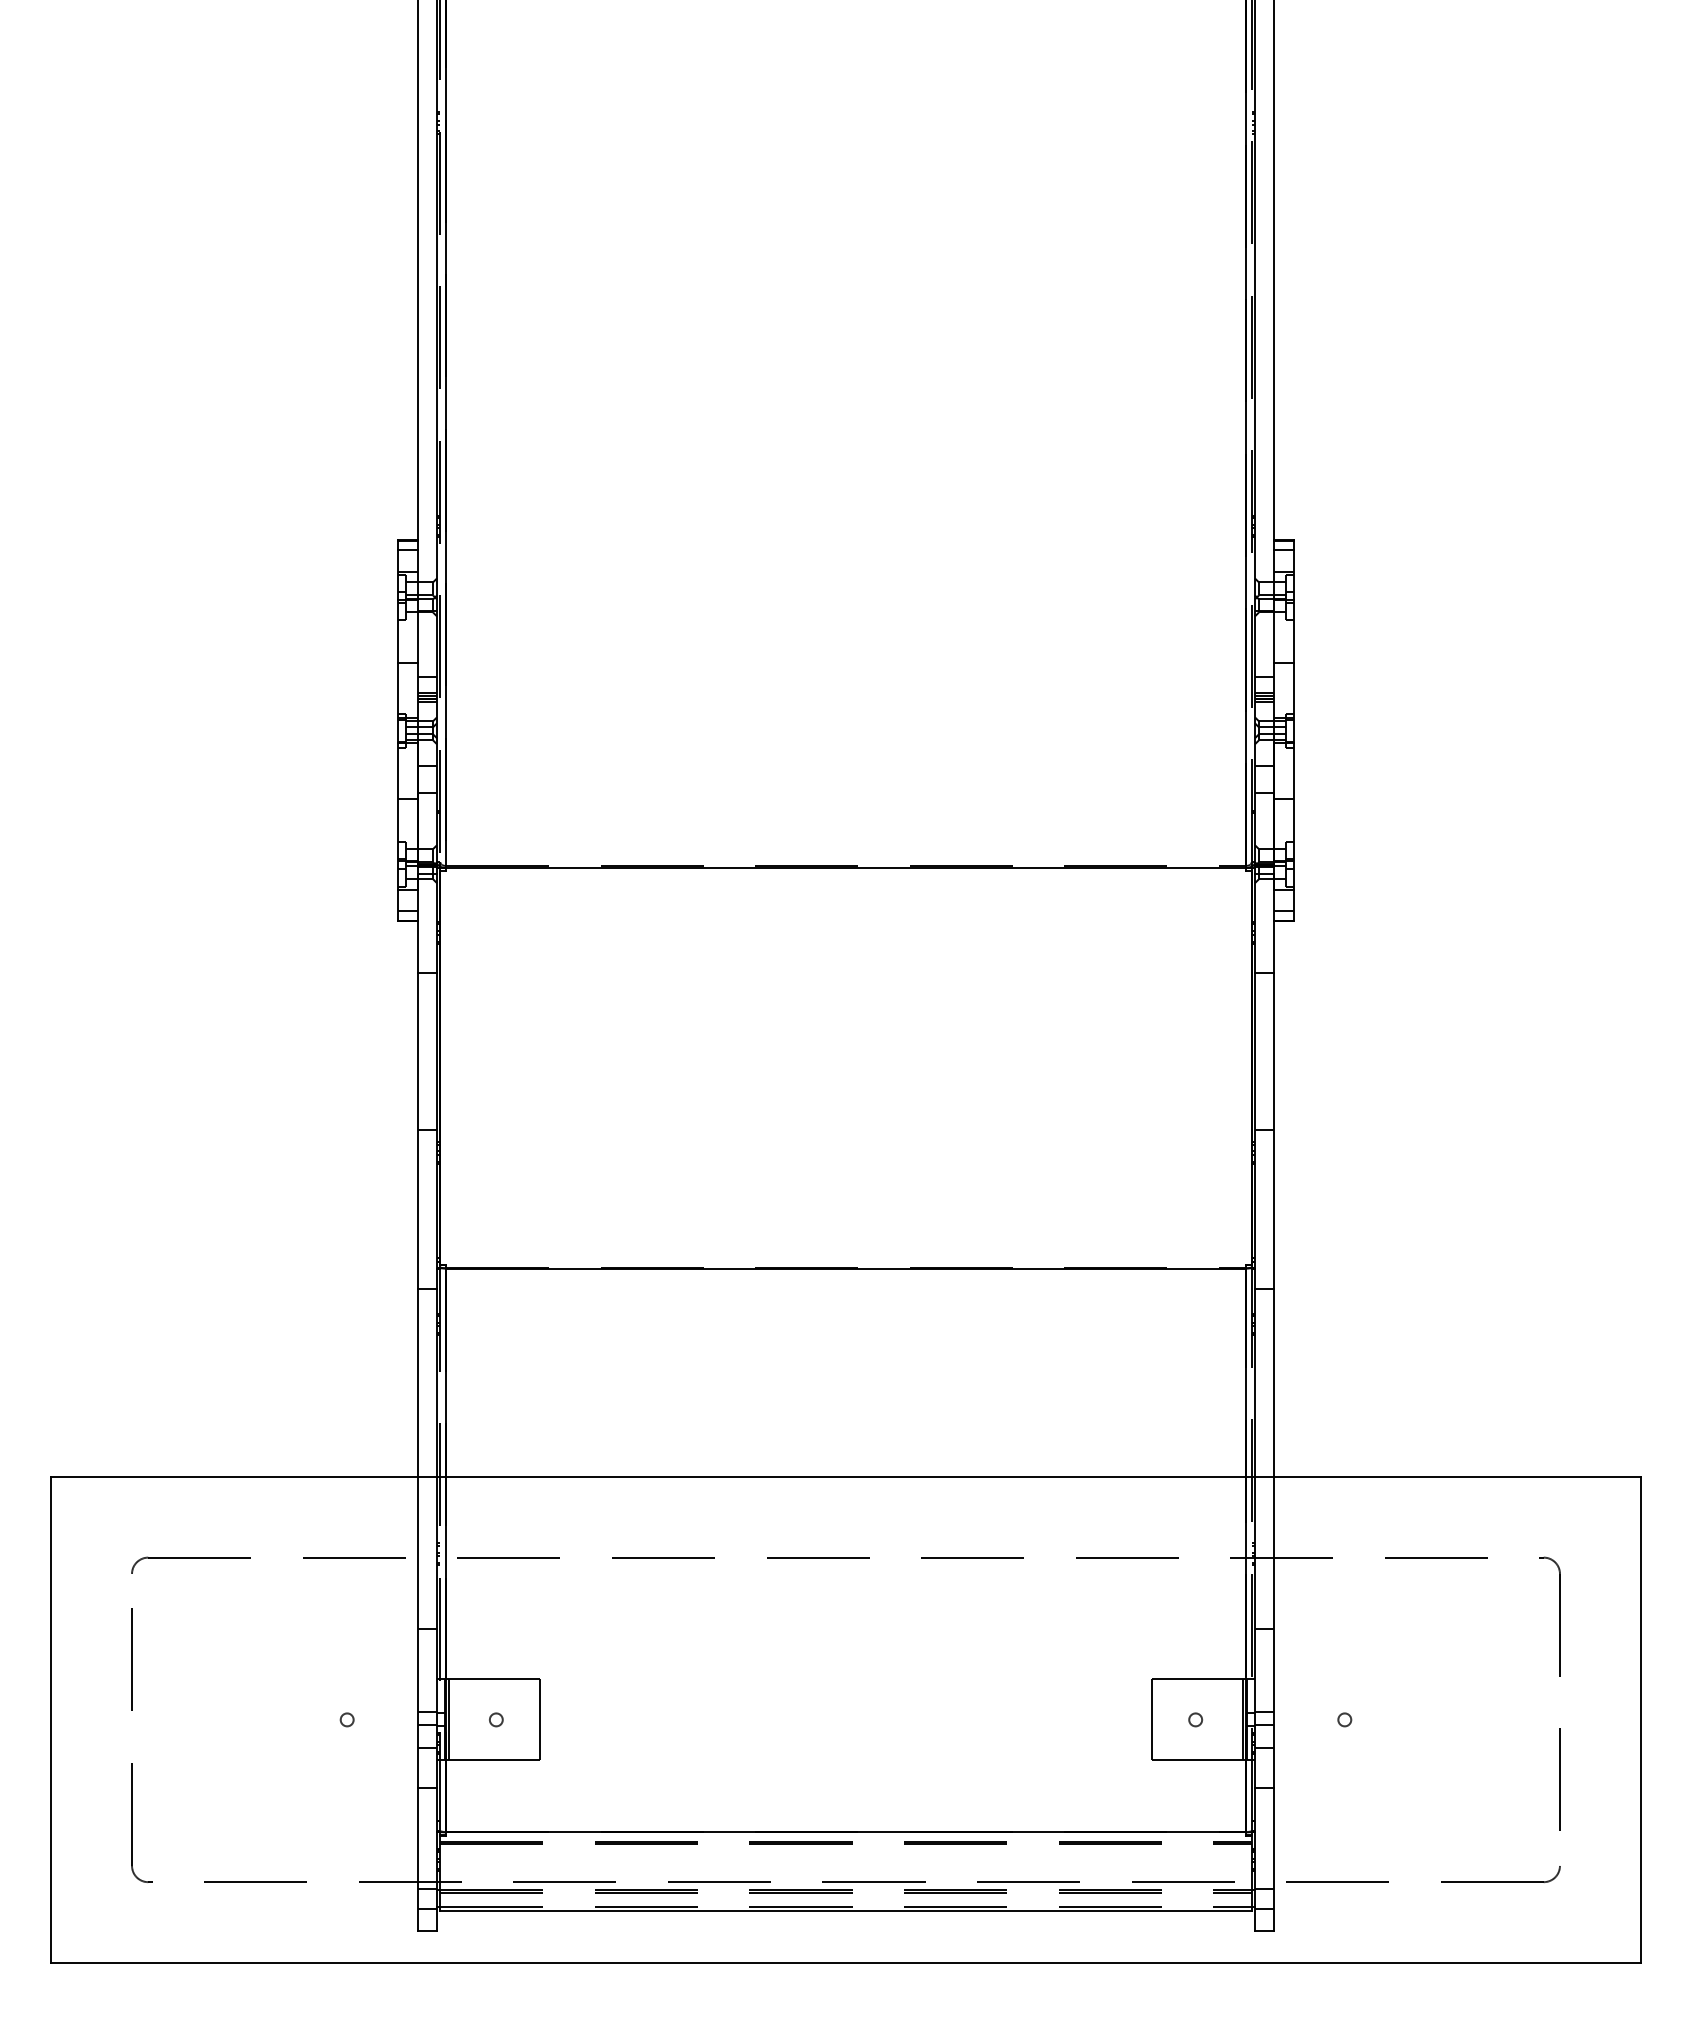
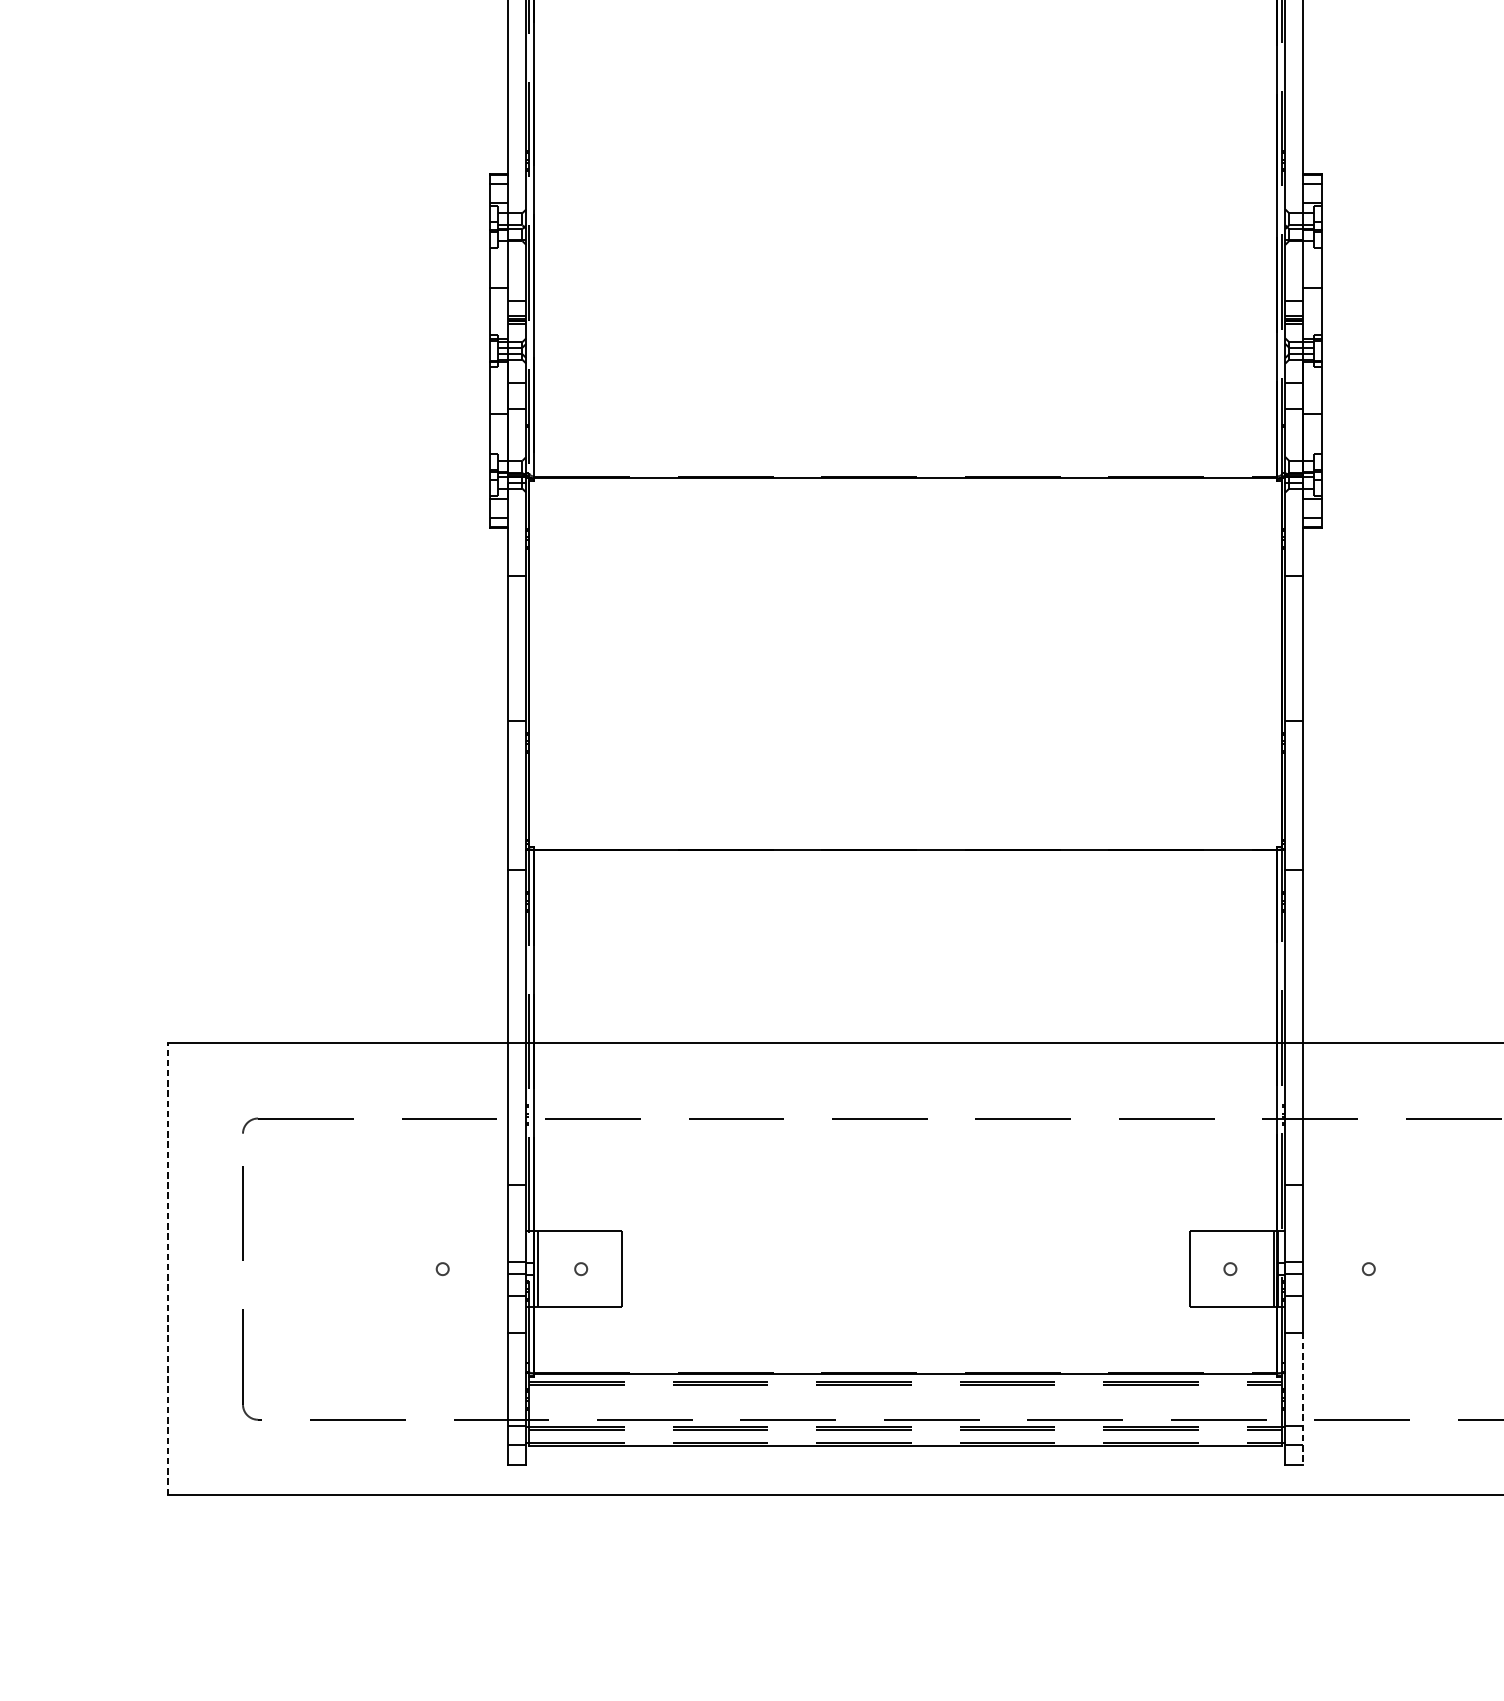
line: (50, 1719) -> (167, 1268), solid -> dashed
line: (1274, 1860) -> (1303, 1399), solid -> dashed

